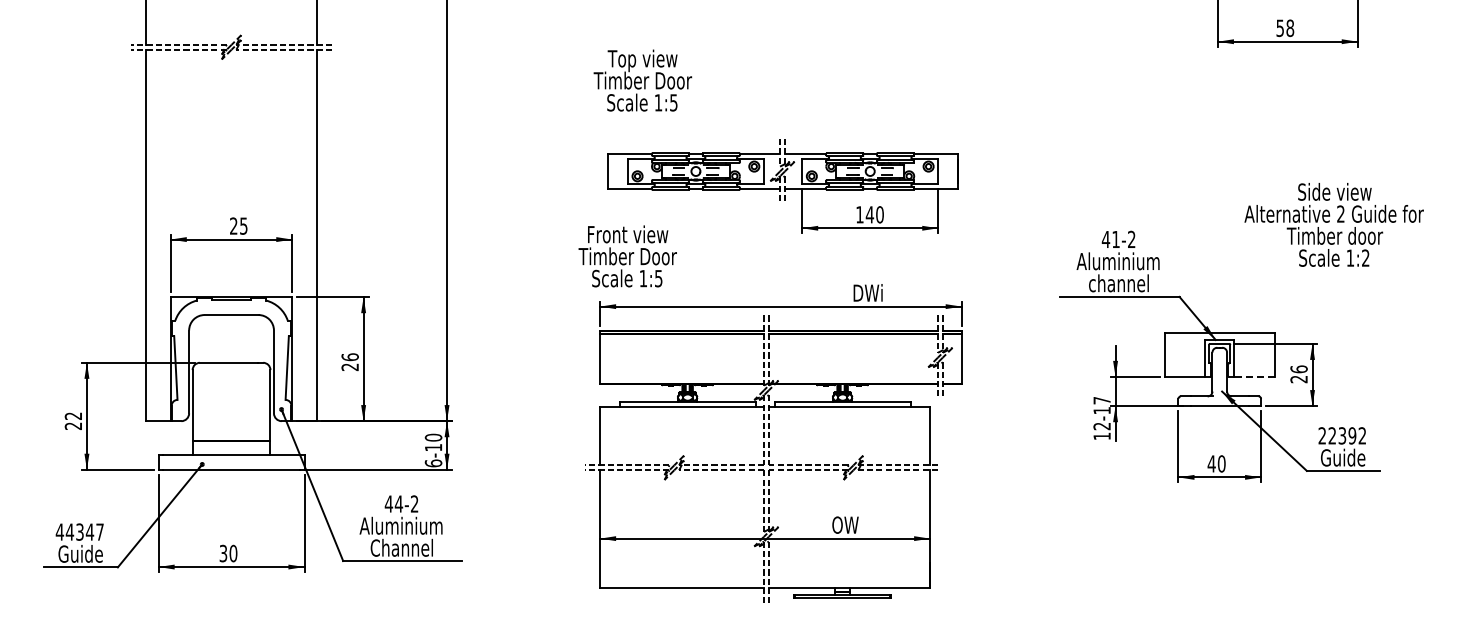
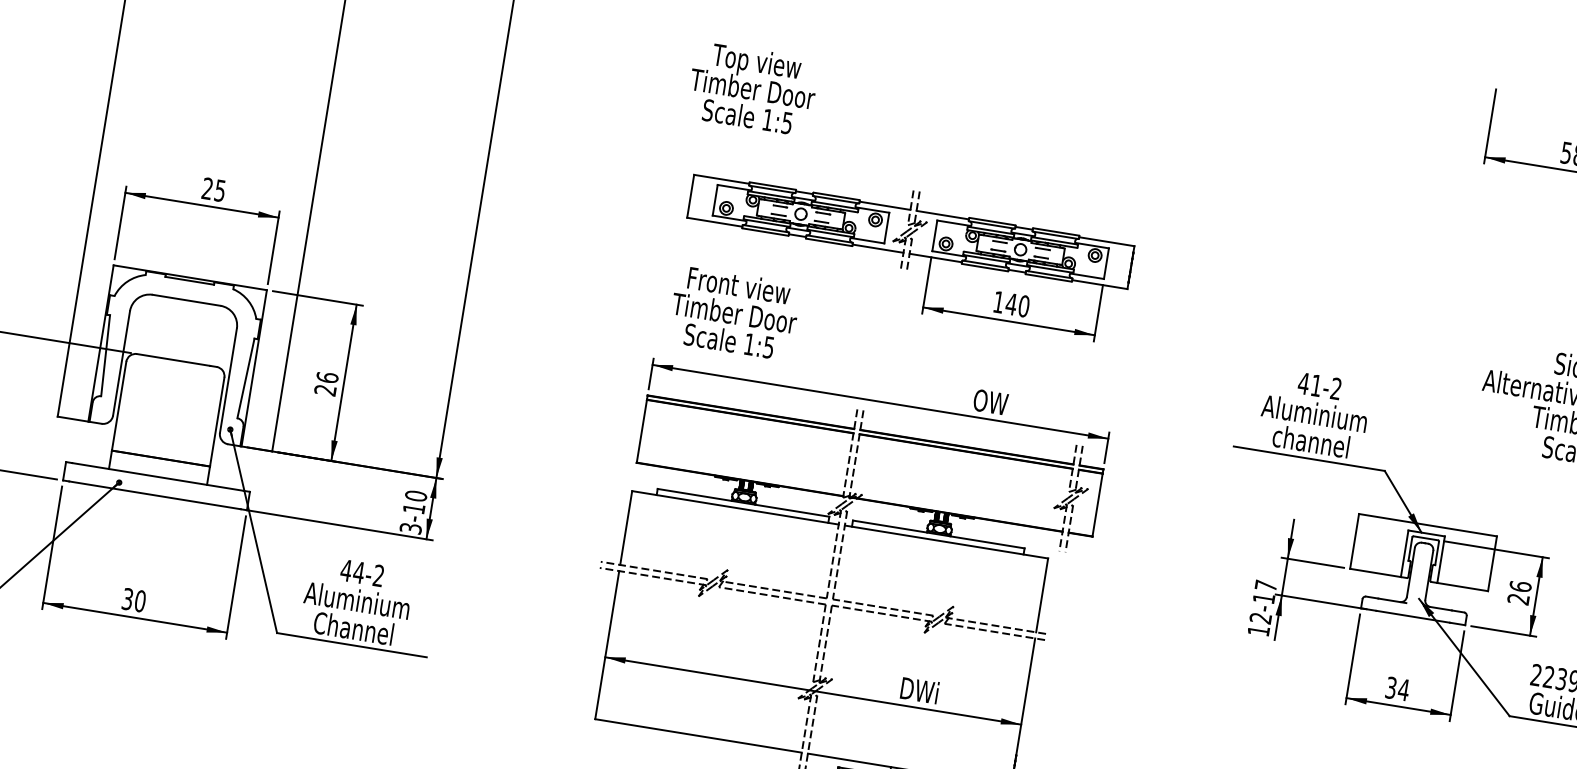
text: (627, 256) -> (733, 313), moved
text: (867, 292) -> (992, 401), DWi -> OW
line: (1253, 376) -> (1461, 586), dashed -> solid
text: (433, 463) -> (410, 528), 6-10 -> 3-10
text: (1216, 463) -> (1397, 688), 40 -> 34
text: (846, 524) -> (918, 689), OW -> DWi

